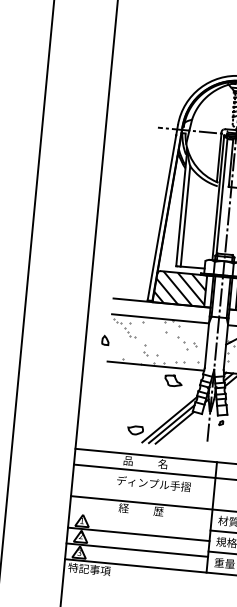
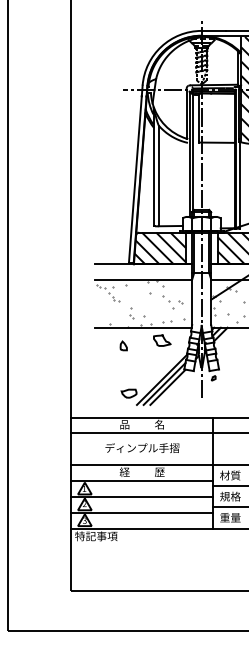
part: (105, 340) -> (123, 345), moved
text: (154, 483) -> (142, 447), moved
line: (140, 519) -> (142, 481), added

